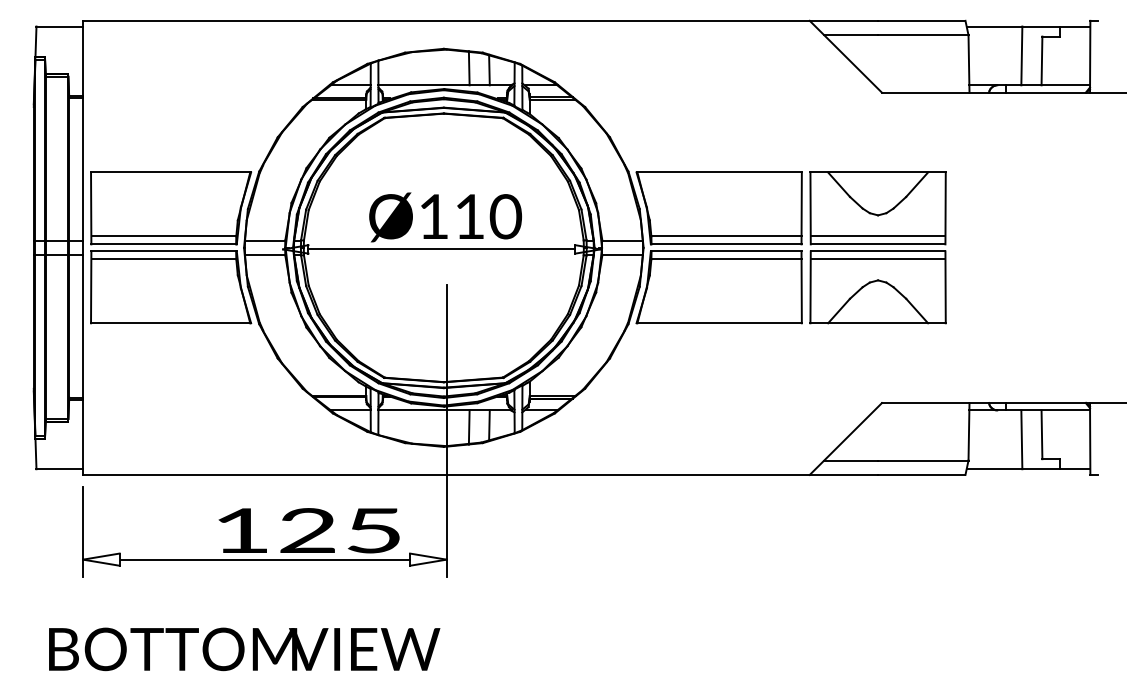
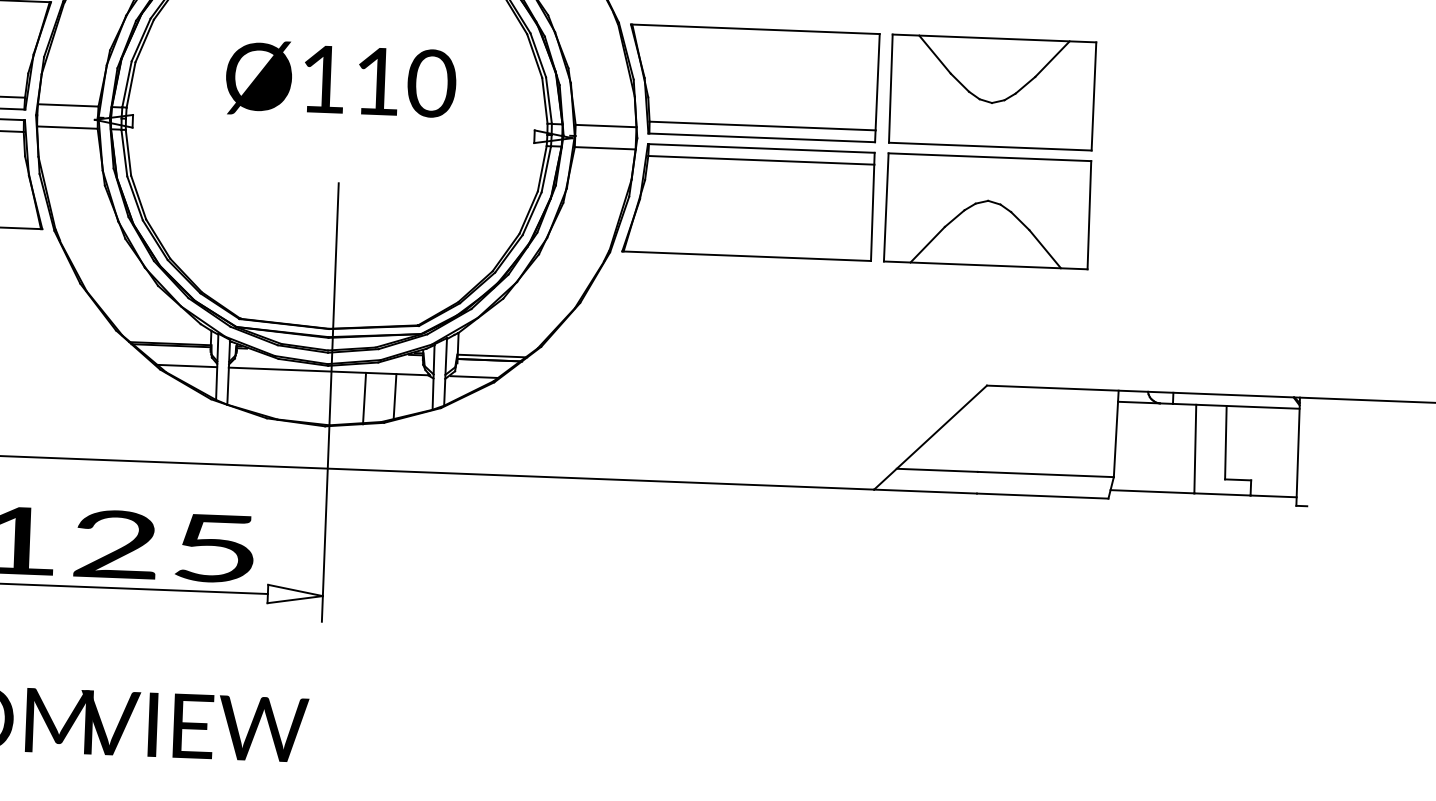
line: (877, 236) -> (989, 134), removed
line: (441, 249) -> (333, 129), removed
line: (877, 259) -> (988, 169), removed

